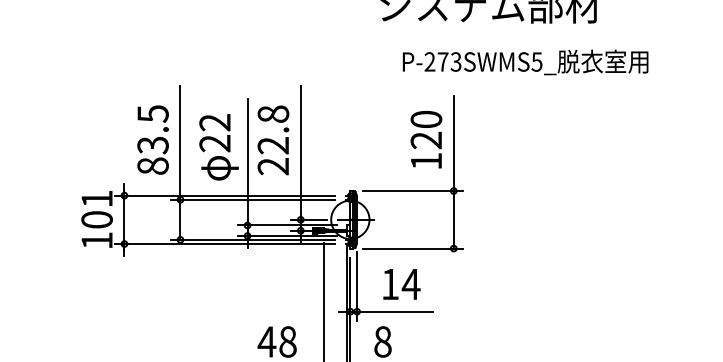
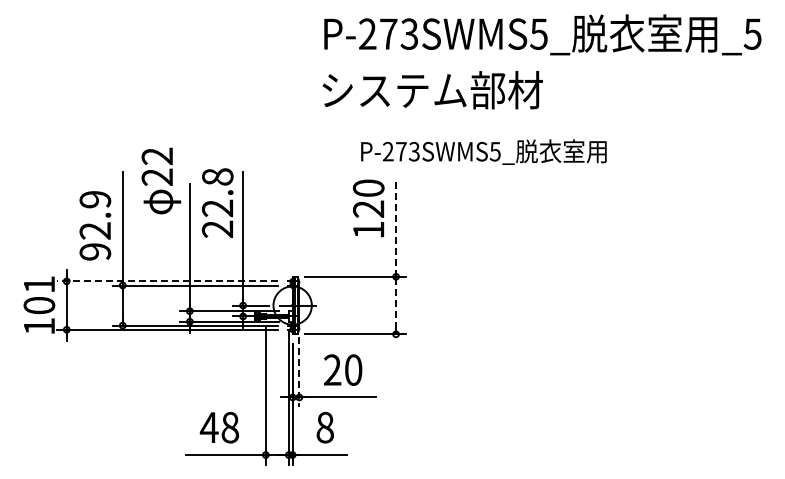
text: (525, 61) -> (483, 151), moved
text: (153, 139) -> (95, 225), 83.5 -> 92.9
text: (273, 139) -> (217, 202), moved
text: (426, 139) -> (368, 208), moved
line: (454, 143) -> (396, 229), solid -> dashed
text: (219, 146) -> (161, 180), moved
line: (224, 195) -> (166, 281), solid -> dashed
line: (454, 219) -> (396, 305), solid -> dashed
text: (401, 283) -> (343, 369), 14 -> 20
line: (357, 286) -> (299, 372), solid -> dashed

